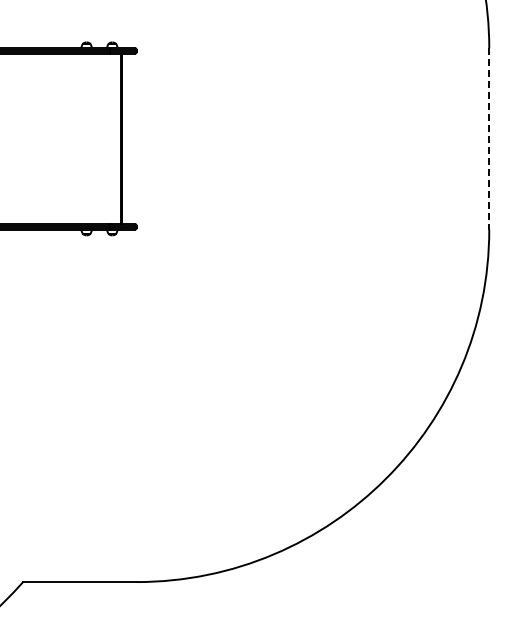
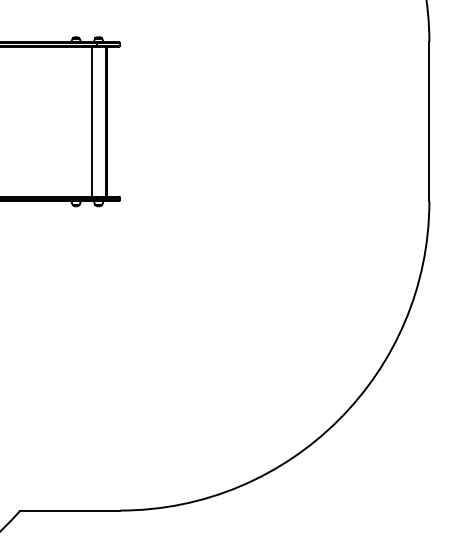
line: (104, 138) -> (91, 121), added
line: (489, 138) -> (429, 121), dashed -> solid

